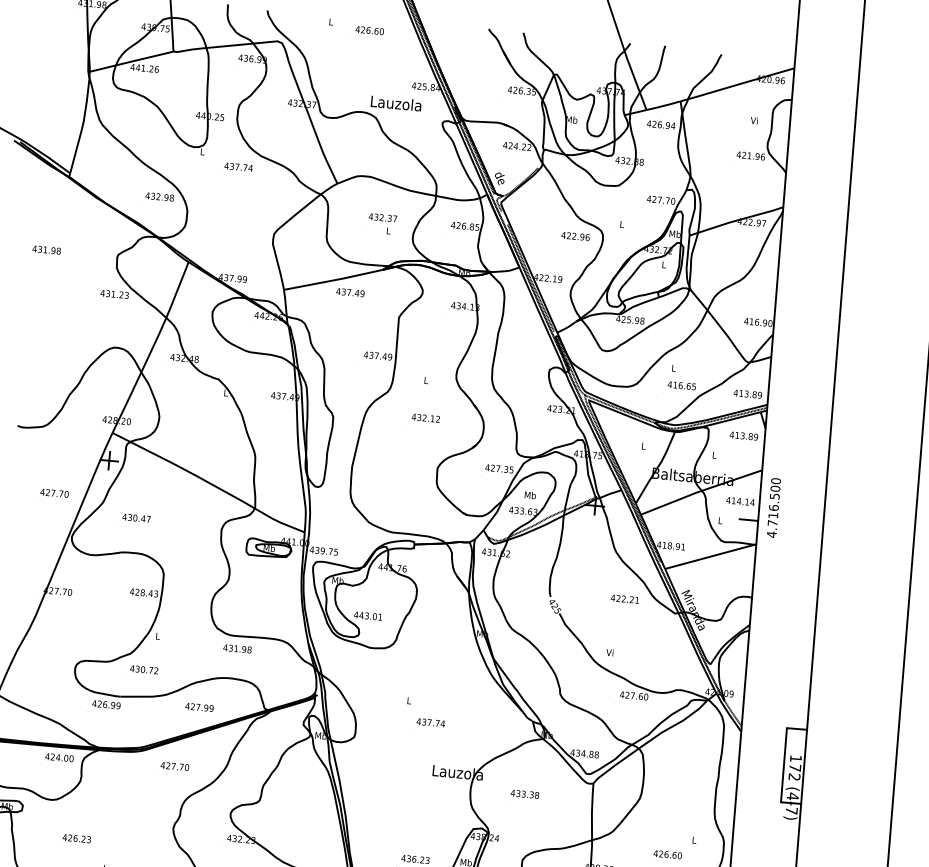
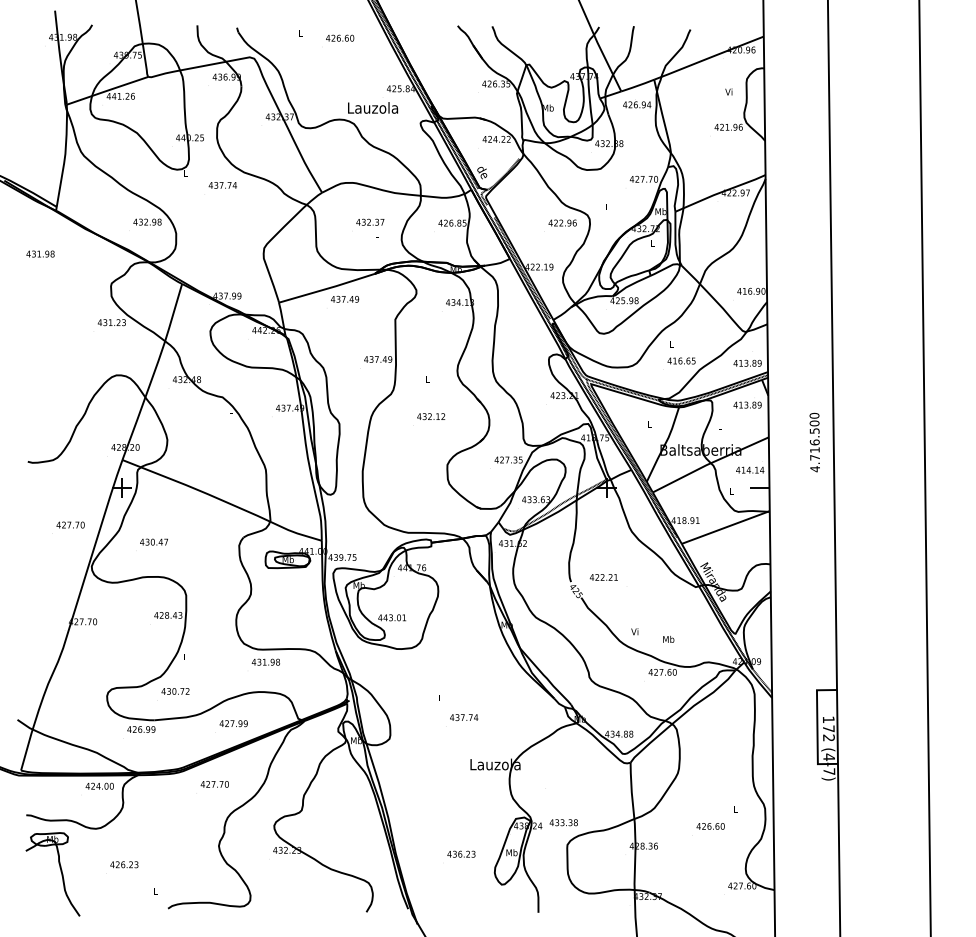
text: (46, 249) -> (40, 253), moved
text: (530, 494) -> (668, 638), moved
text: (773, 507) -> (814, 442), moved
text: (624, 599) -> (603, 577), moved
text: (524, 794) -> (563, 822), moved

